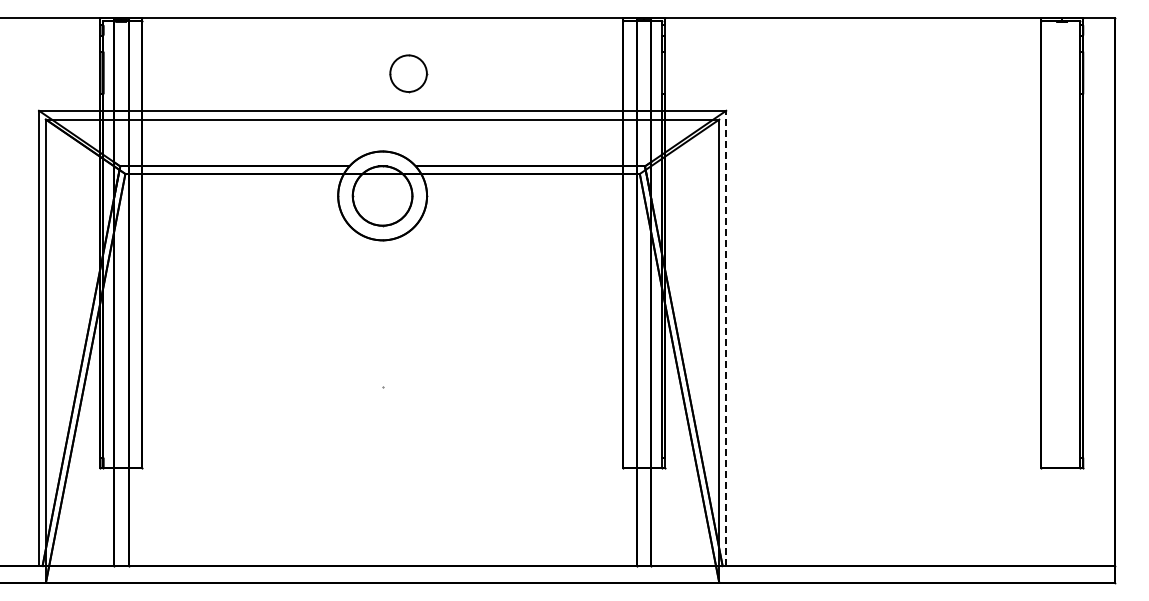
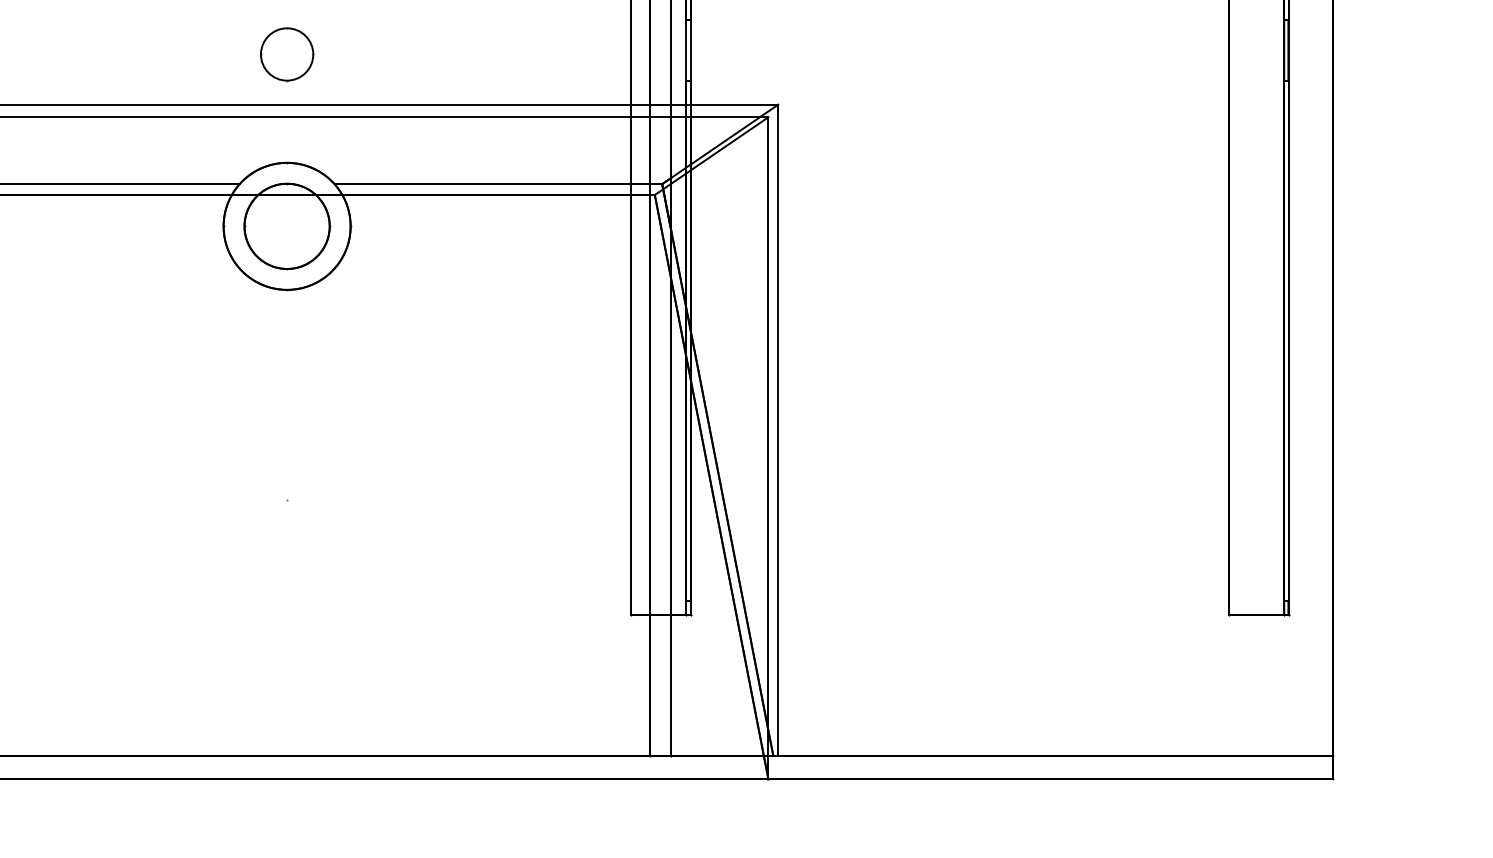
part: (408, 73) -> (286, 54), moved
line: (726, 338) -> (778, 430), dashed -> solid

